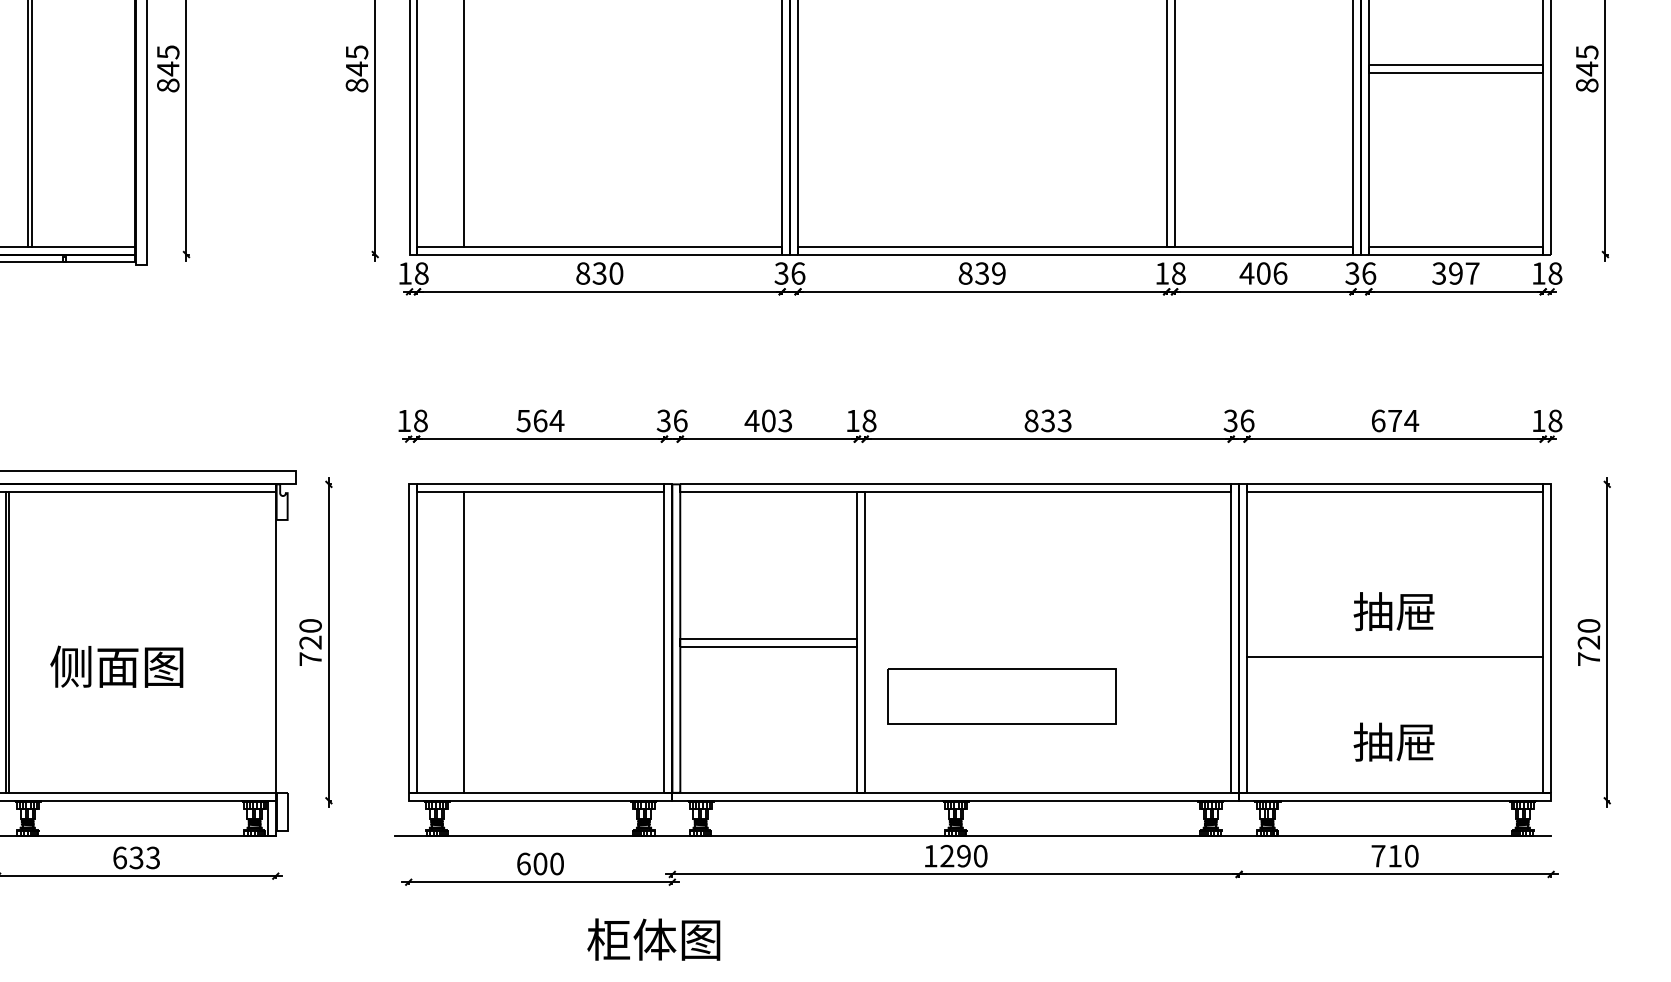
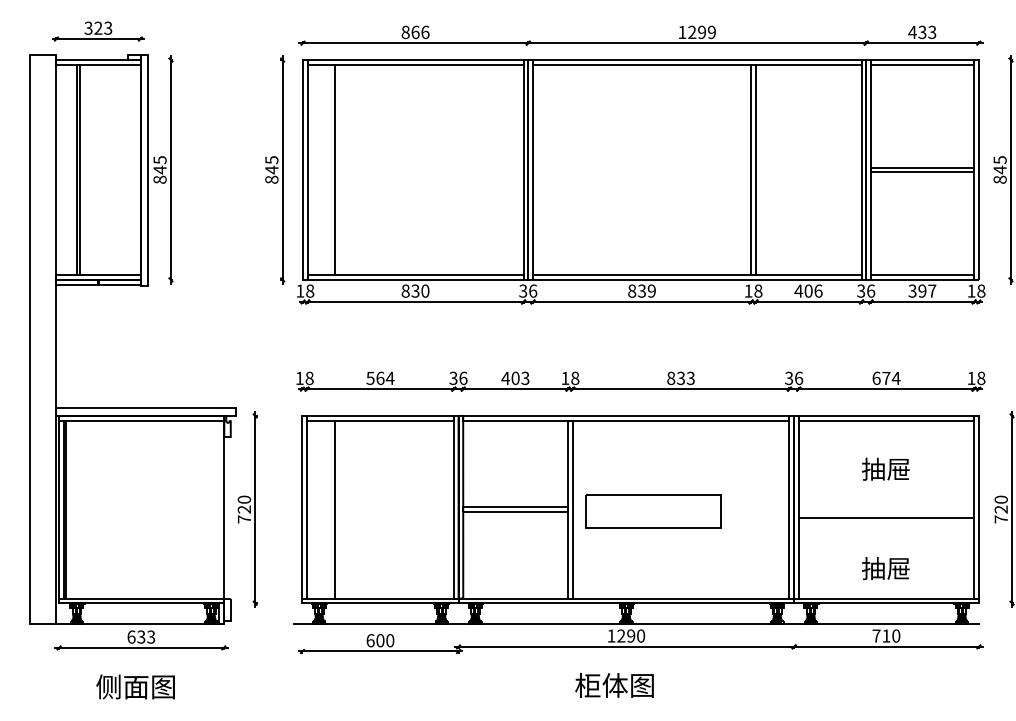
text: (1393, 610) -> (885, 468), moved
text: (116, 666) -> (135, 686), moved
part: (1001, 696) -> (653, 511), moved
text: (653, 939) -> (614, 685), moved

